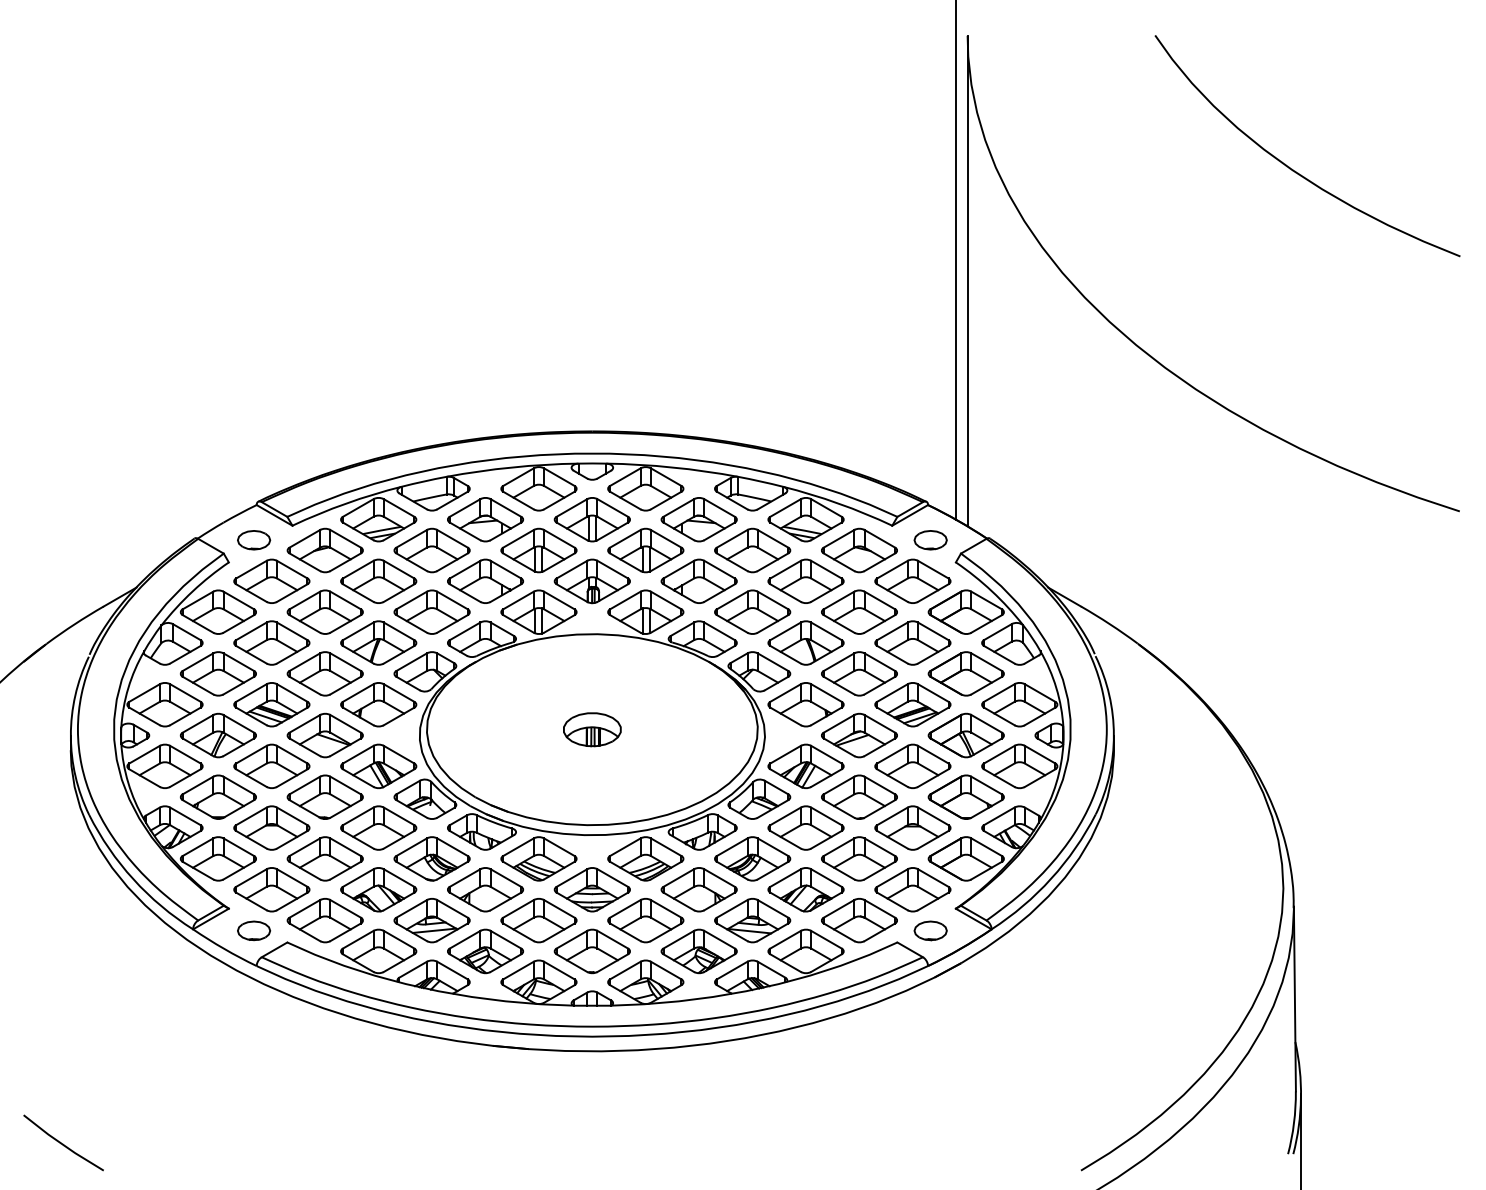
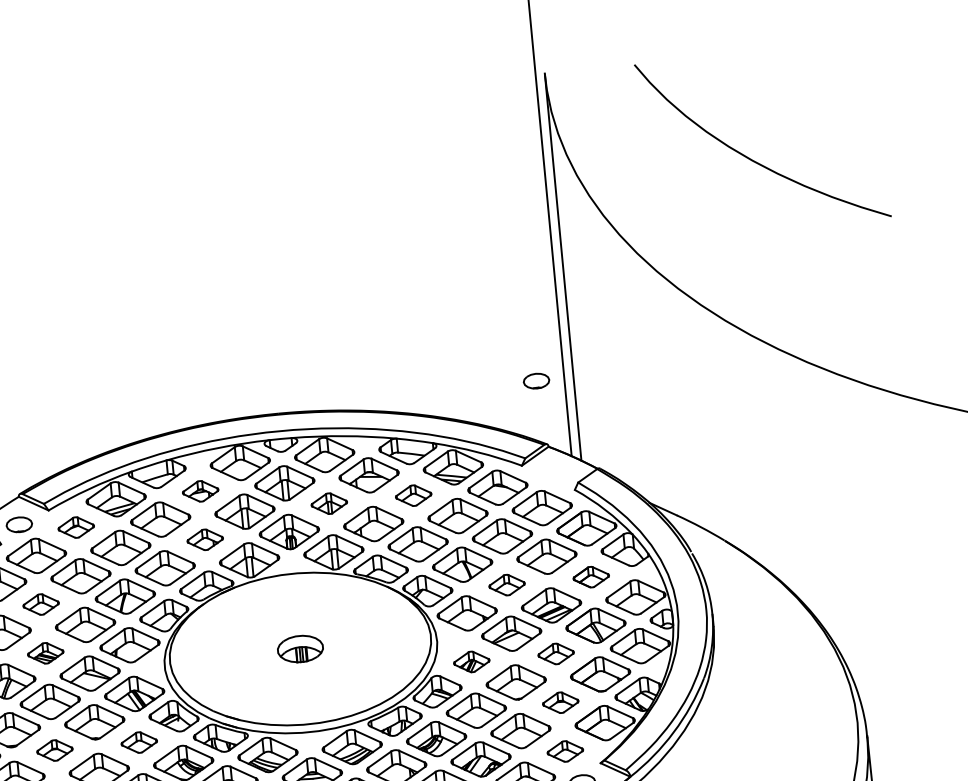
curve: (1295, 170) -> (755, 160), moved
part: (485, 519) -> (200, 491), size x0.6
part: (930, 540) -> (536, 381), moved
part: (324, 550) -> (75, 527), size x0.6
part: (645, 550) -> (329, 503), size x0.6
part: (752, 550) -> (413, 495), size x0.6
part: (485, 580) -> (205, 539), size x0.6
part: (271, 642) -> (40, 604), size x0.6
part: (859, 673) -> (507, 584), size x0.6
part: (965, 673) -> (590, 576), size x0.6
part: (271, 704) -> (45, 653), size x0.6
part: (805, 765) -> (471, 661), size x0.6
part: (912, 765) -> (555, 653), size x0.6
part: (271, 827) -> (54, 750), size x0.6
part: (378, 827) -> (139, 742), size x0.6
part: (912, 827) -> (560, 702), size x0.6
part: (912, 889) -> (565, 751), size x0.6

